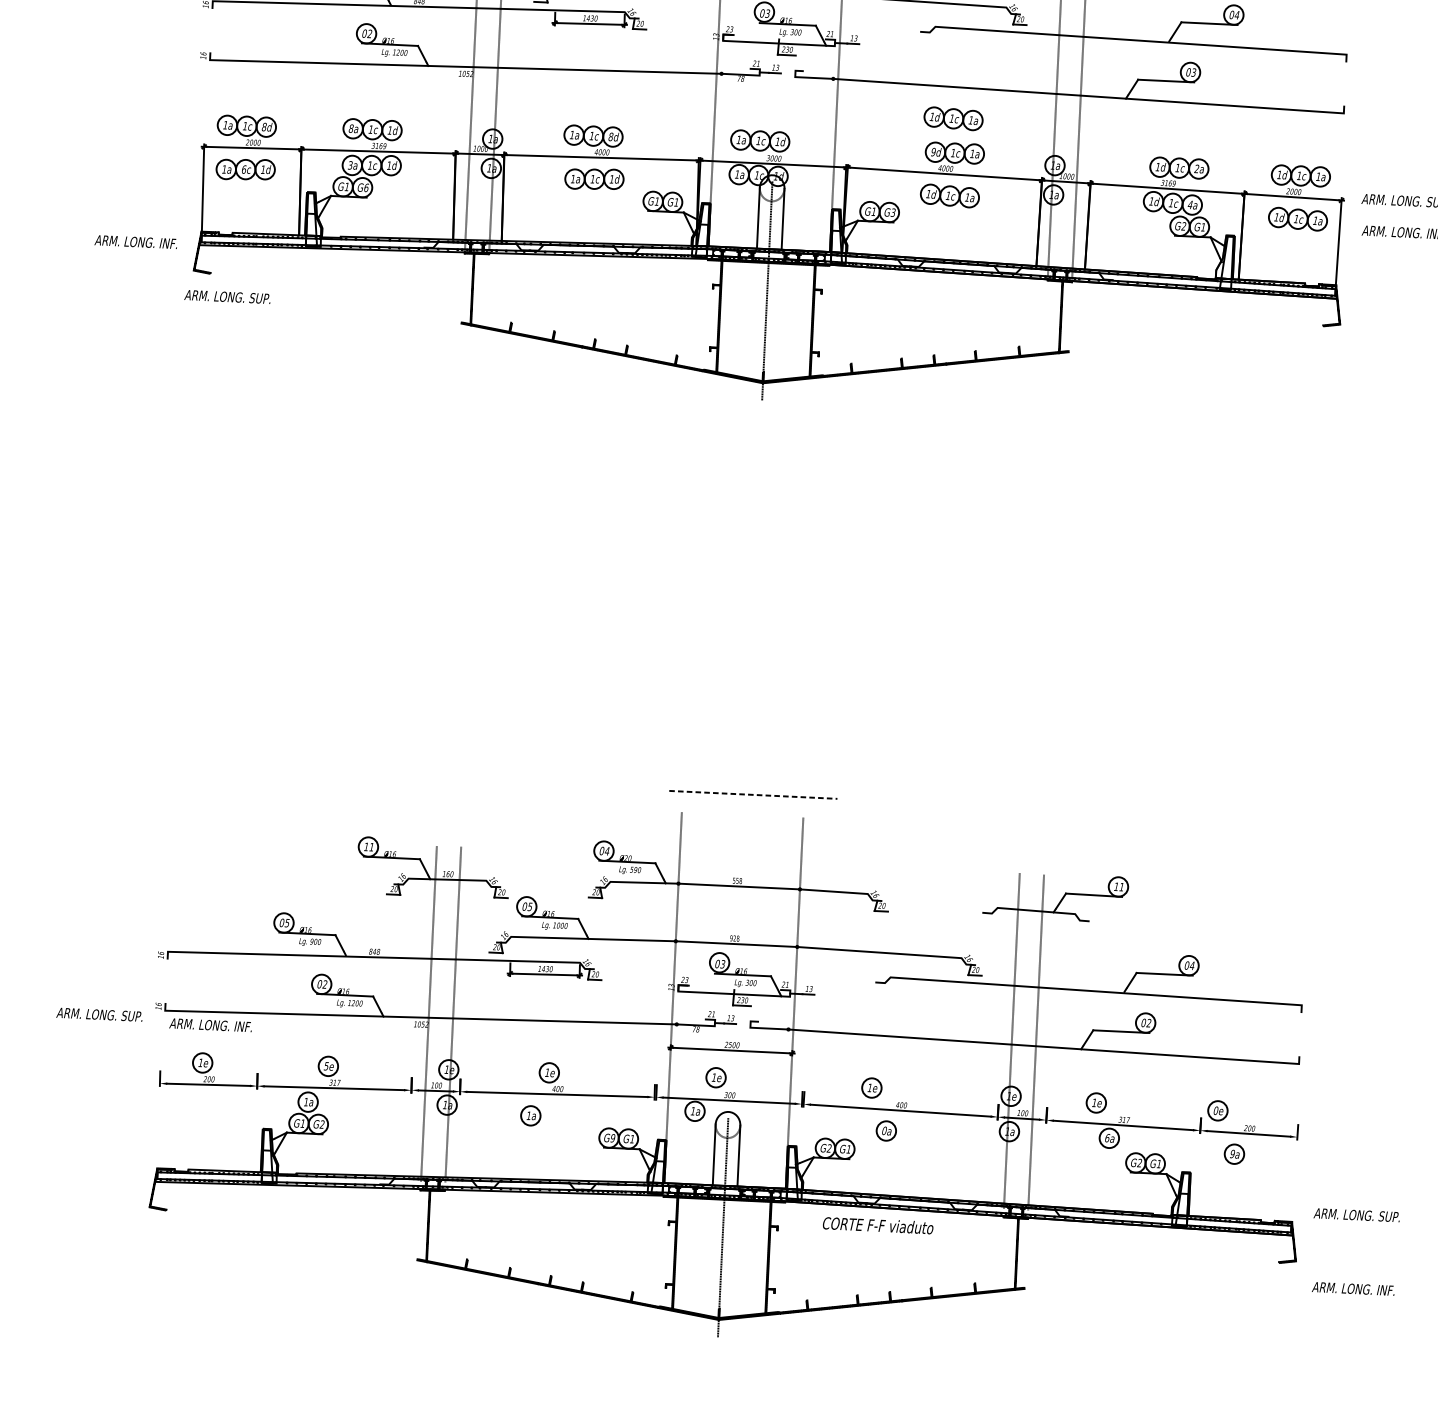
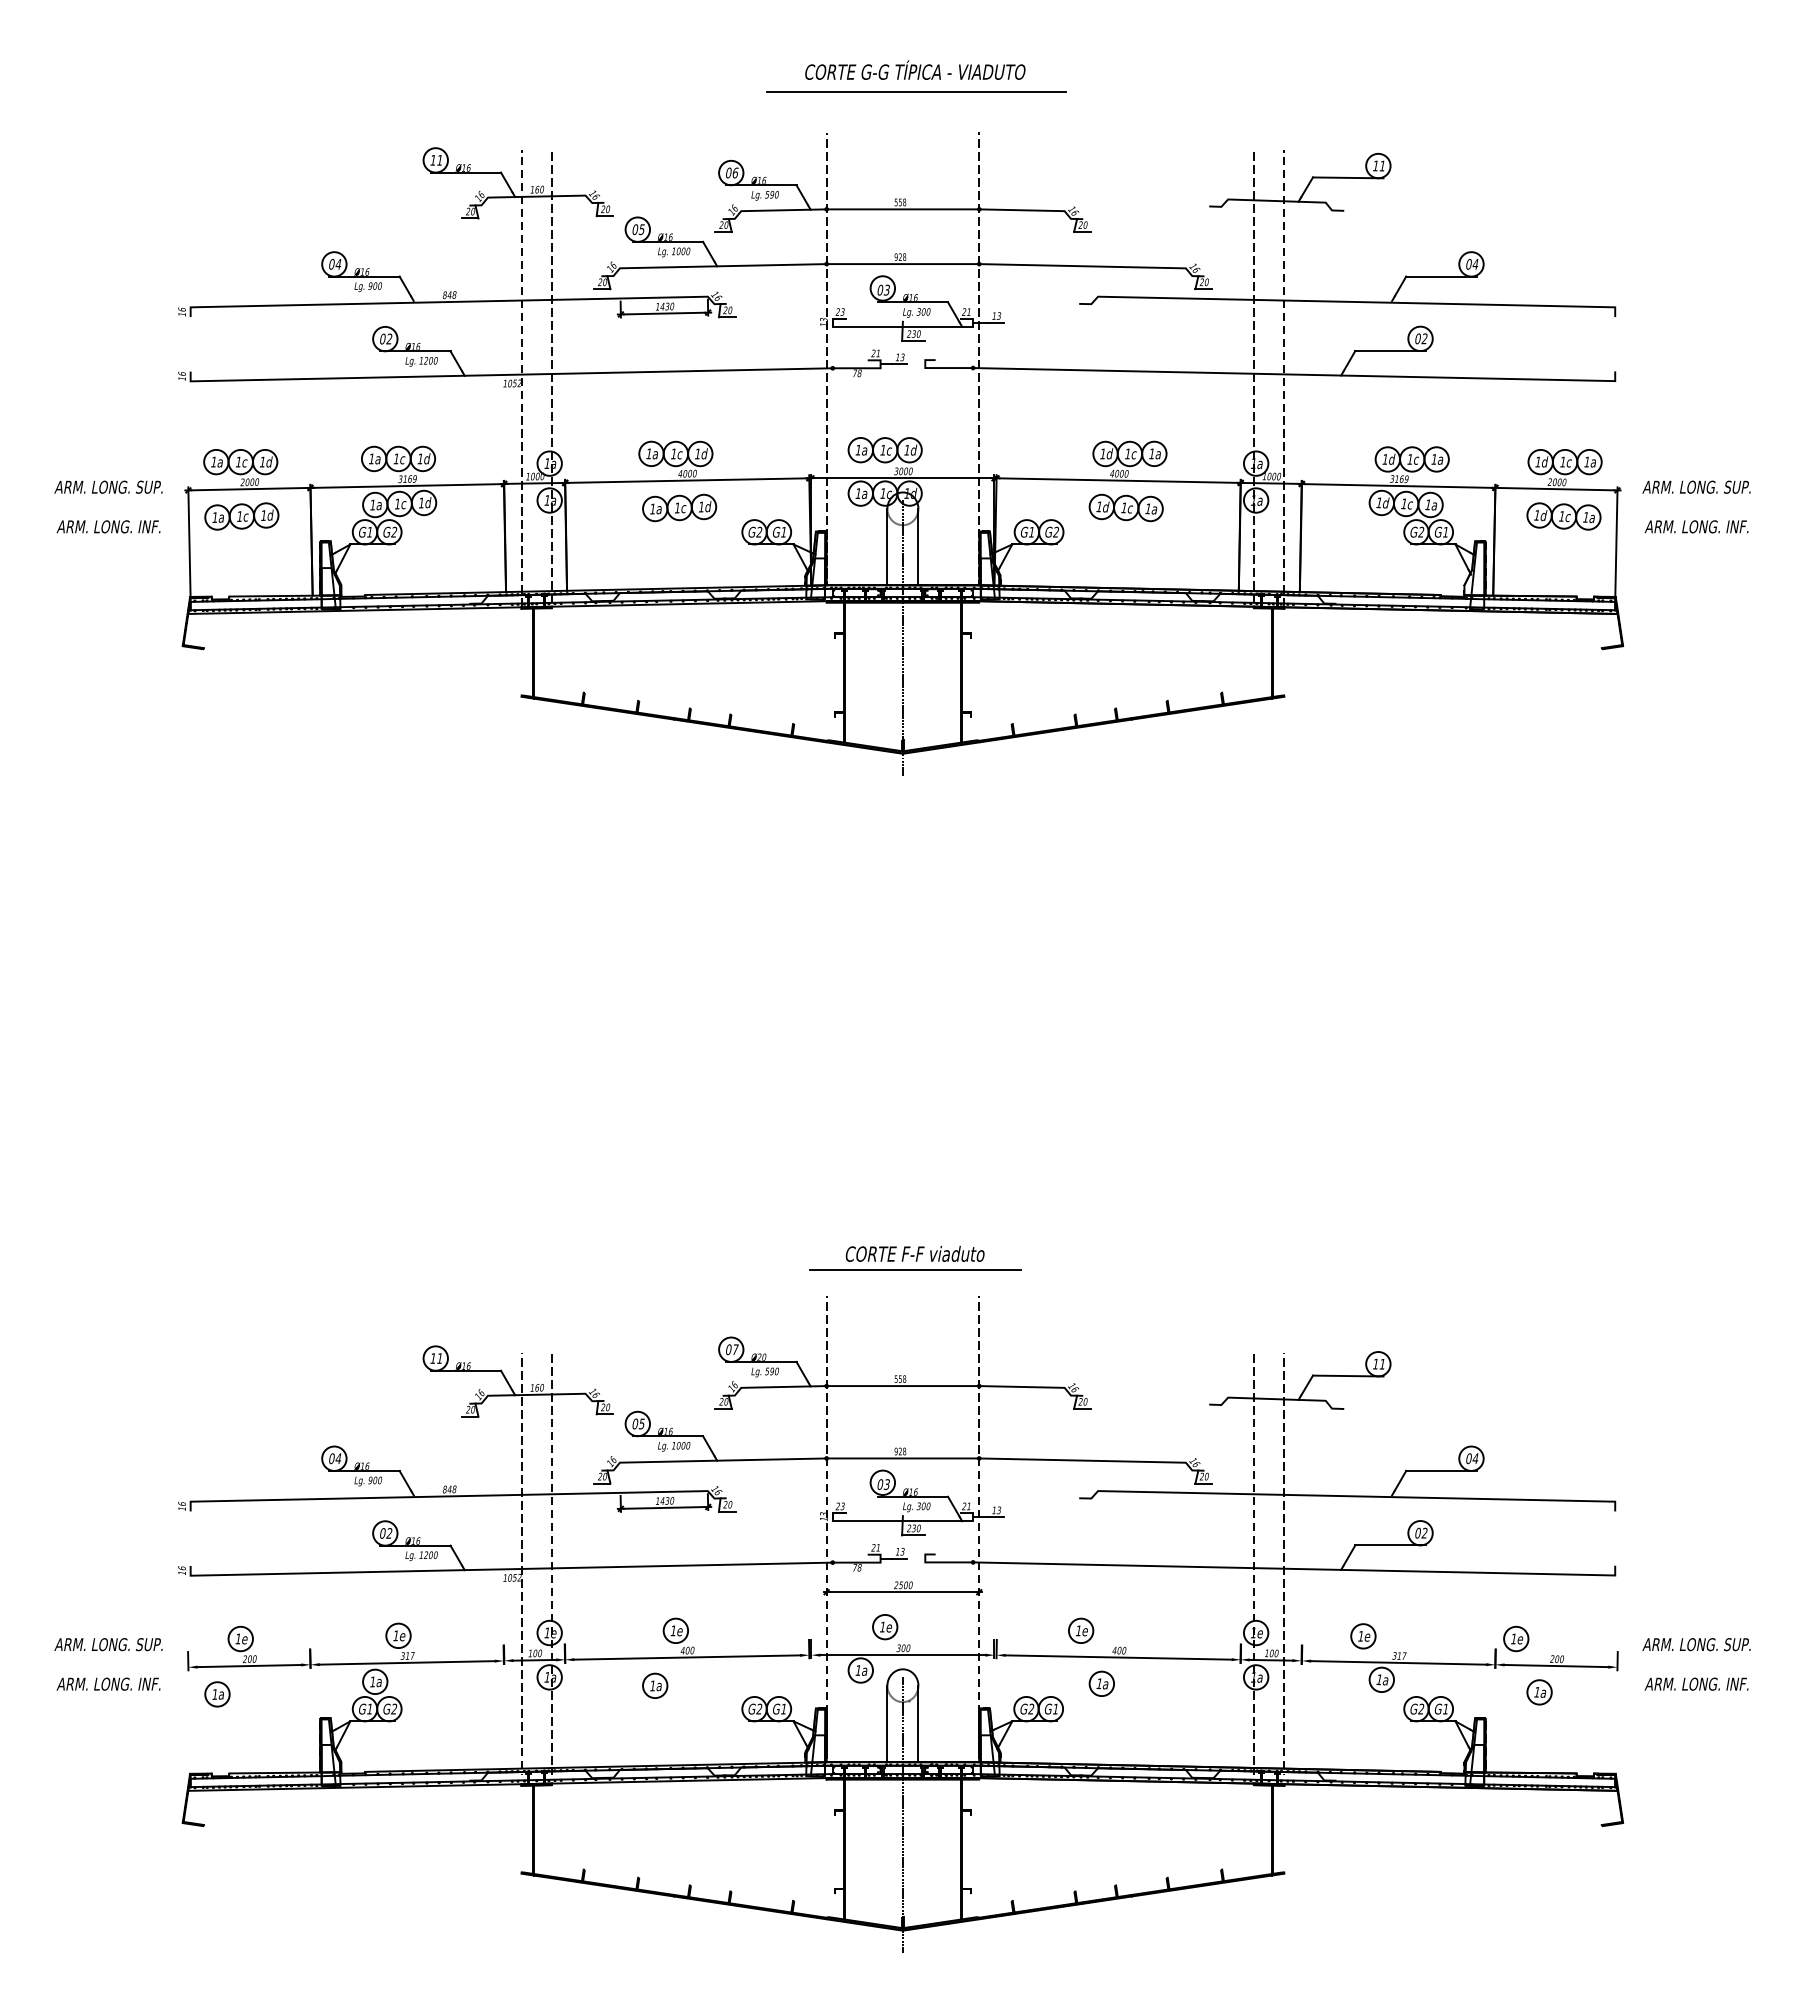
text: (1193, 73) -> (1424, 339), 03 -> 02
part: (953, 118) -> (1125, 410), removed
text: (264, 126) -> (262, 461), 8d -> 1d
text: (351, 128) -> (371, 458), 8a -> 1a
text: (610, 136) -> (697, 453), 8d -> 1d
text: (933, 151) -> (1102, 453), 9d -> 1d
text: (350, 164) -> (372, 504), 3a -> 1a
text: (243, 169) -> (239, 516), 6c -> 1c
text: (1197, 169) -> (1434, 459), 2a -> 1a
text: (366, 187) -> (394, 531), G6 -> G2
text: (657, 200) -> (759, 531), G1 -> G2
text: (1189, 204) -> (1427, 504), 4a -> 1a
text: (893, 212) -> (1056, 532), G3 -> G2
text: (135, 241) -> (108, 526), moved
text: (227, 296) -> (108, 486), moved
line: (753, 795) -> (915, 1270), dashed -> solid
text: (607, 851) -> (735, 1349), 04 -> 07
text: (287, 922) -> (338, 1458), 05 -> 04
text: (99, 1014) -> (108, 1644), moved
text: (210, 1024) -> (108, 1683), moved
text: (326, 1066) -> (395, 1635), 5e -> 1e
part: (182, 1106) -> (217, 1694), added
text: (1215, 1110) -> (1513, 1638), 0e -> 1e
text: (884, 1130) -> (1099, 1683), 0a -> 1a
text: (612, 1137) -> (759, 1708), G9 -> G2
text: (1107, 1137) -> (1379, 1679), 6a -> 1a
text: (1232, 1153) -> (1537, 1691), 9a -> 1a
text: (1356, 1215) -> (1696, 1644), moved
text: (877, 1225) -> (914, 1253), moved
text: (1353, 1288) -> (1696, 1683), moved

